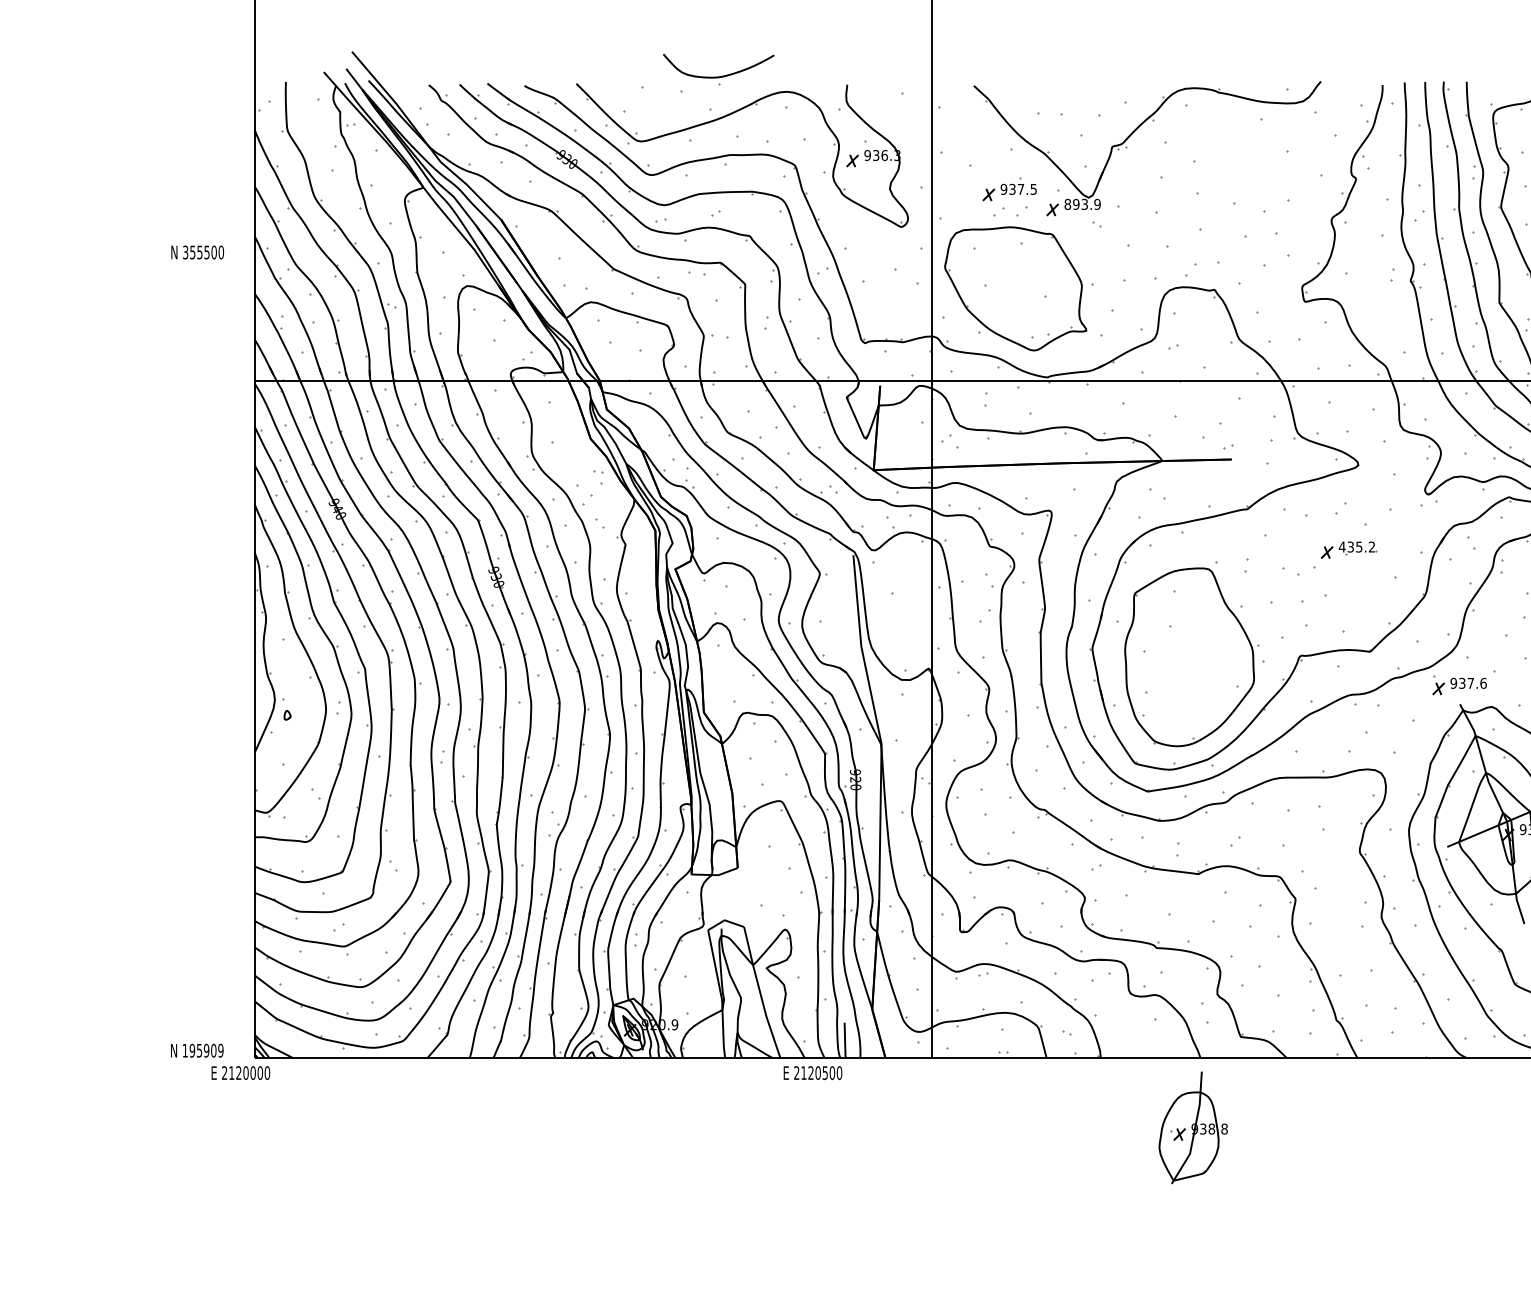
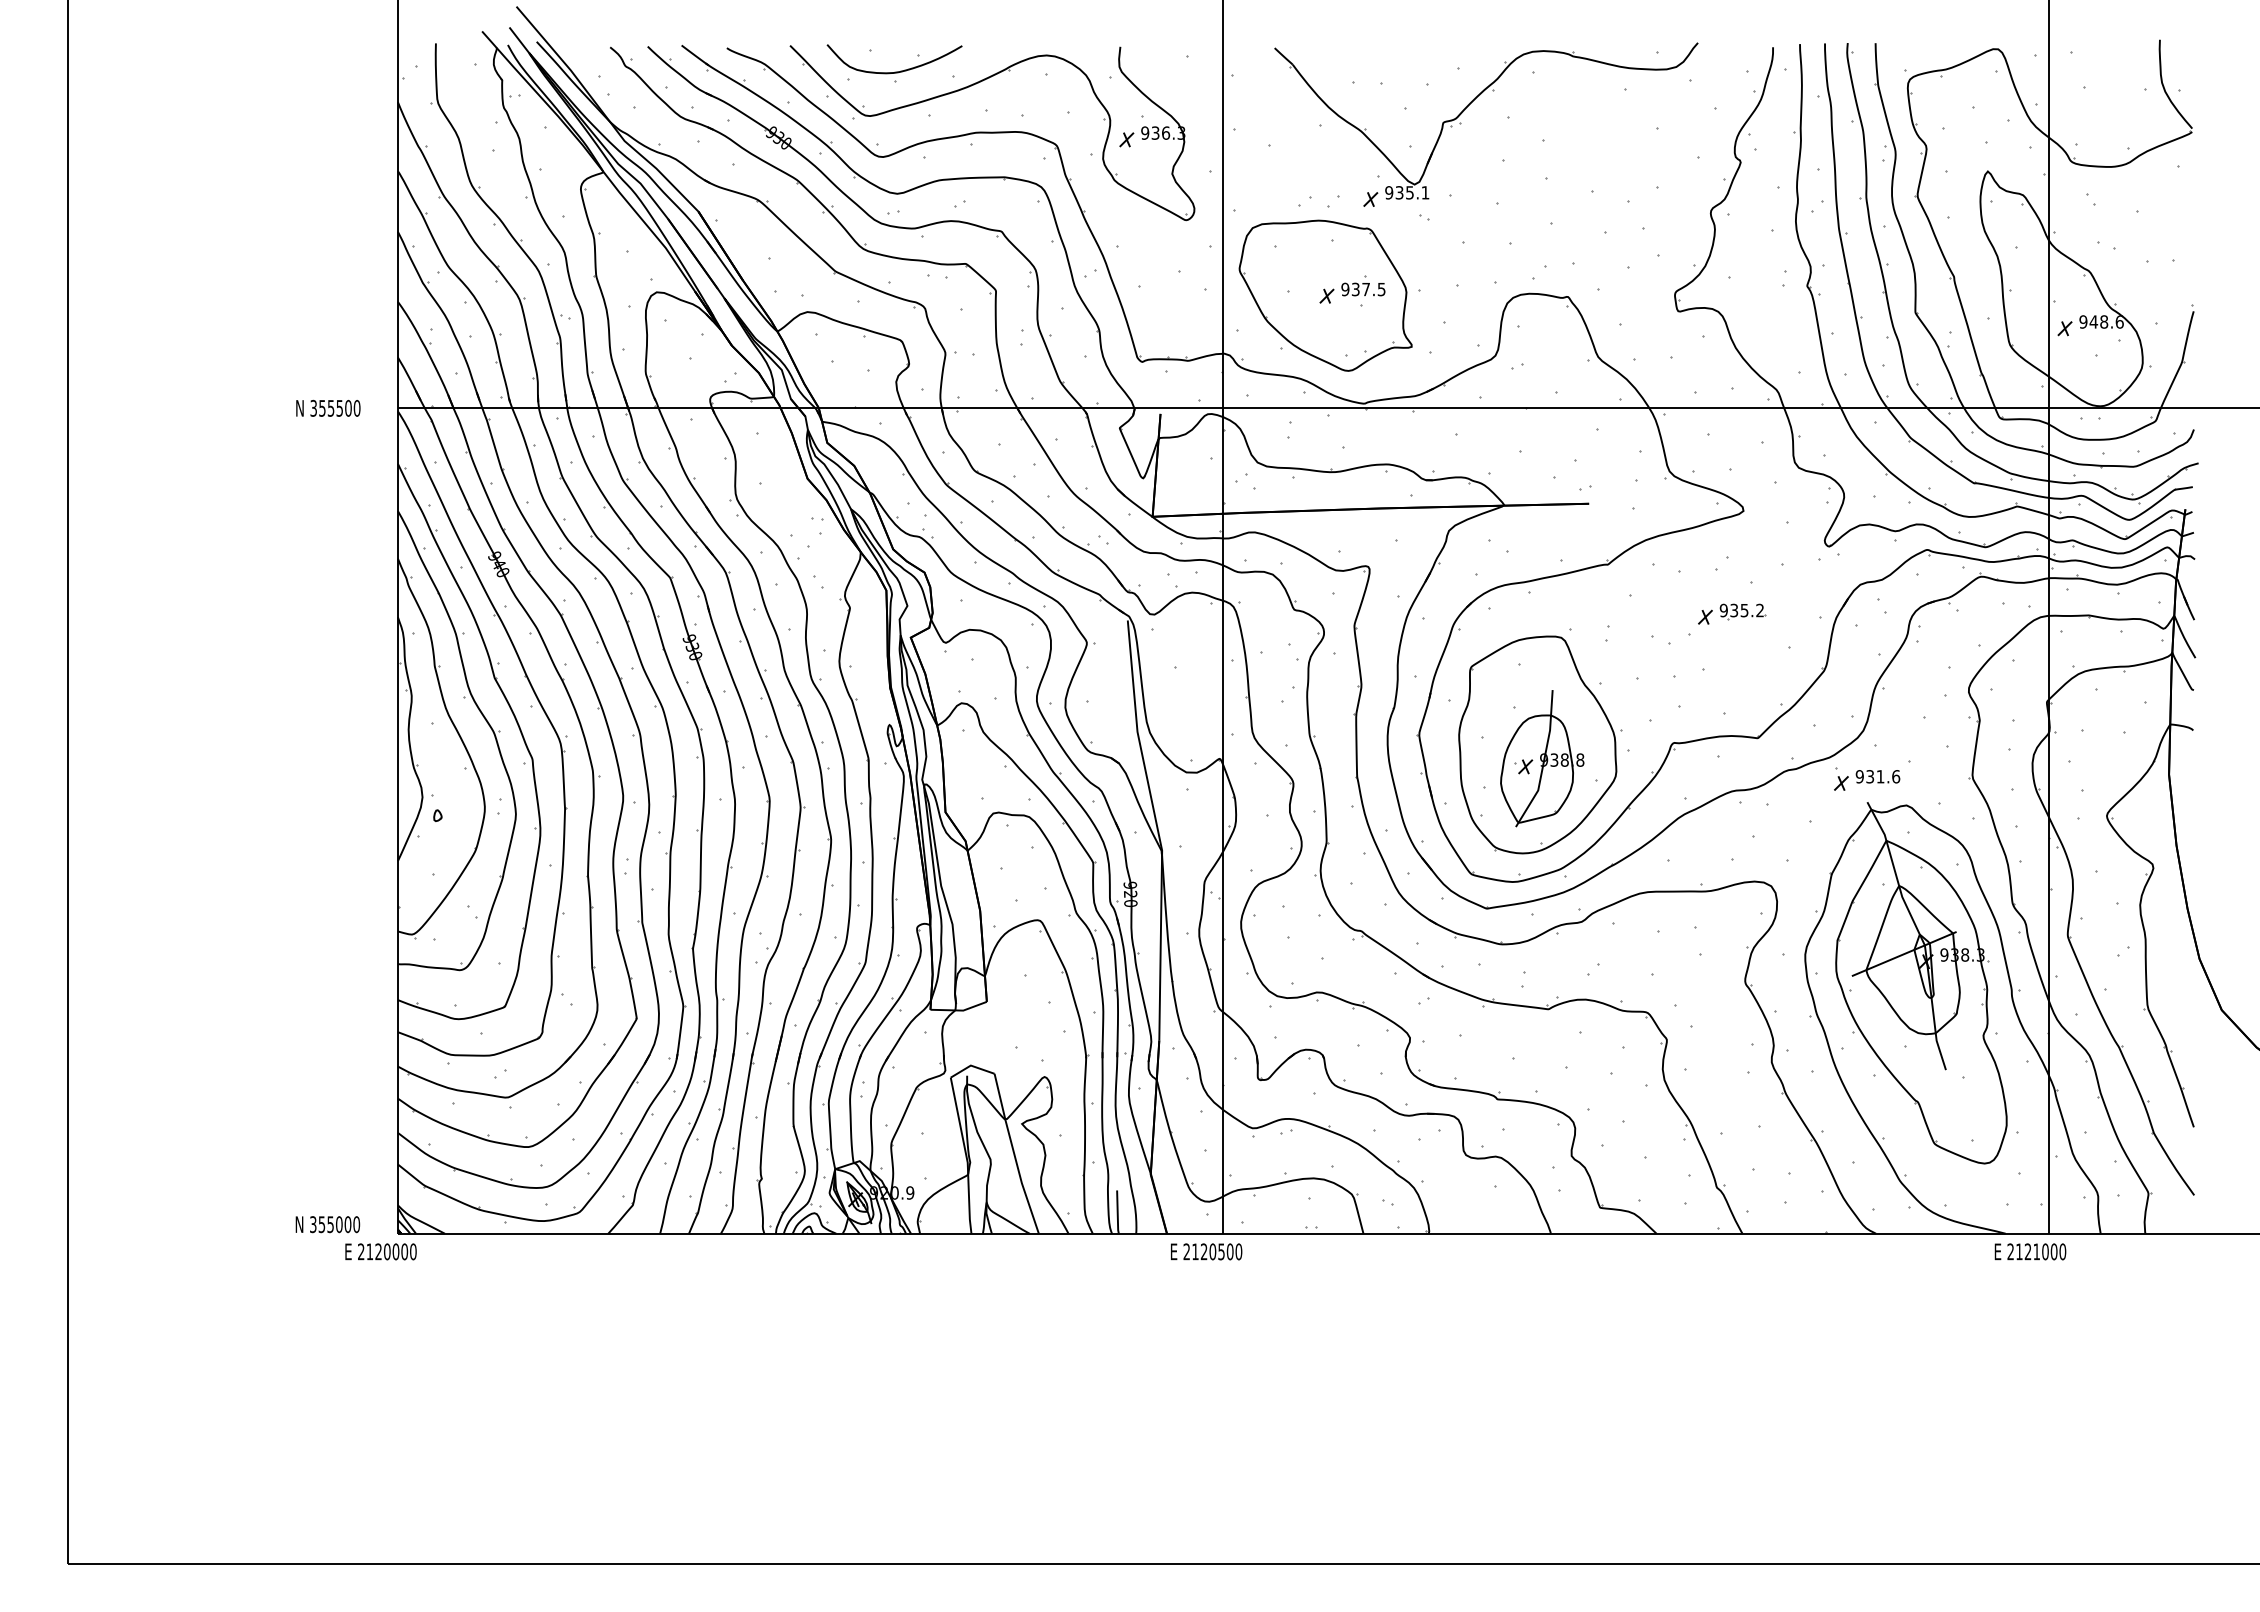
part: (718, 76) -> (894, 71), moved
part: (1009, 189) -> (1352, 289), moved
text: (1082, 204) -> (1407, 192), 893.9 -> 935.1
text: (197, 251) -> (328, 407), moved
text: (1341, 547) -> (1723, 610), 435.2 -> 935.2
text: (1470, 683) -> (1880, 776), 937.6 -> 931.6
text: (202, 1050) -> (334, 1224), 195909 -> 355000
text: (812, 1072) -> (1206, 1251), moved
part: (1193, 1127) -> (1542, 758), moved

